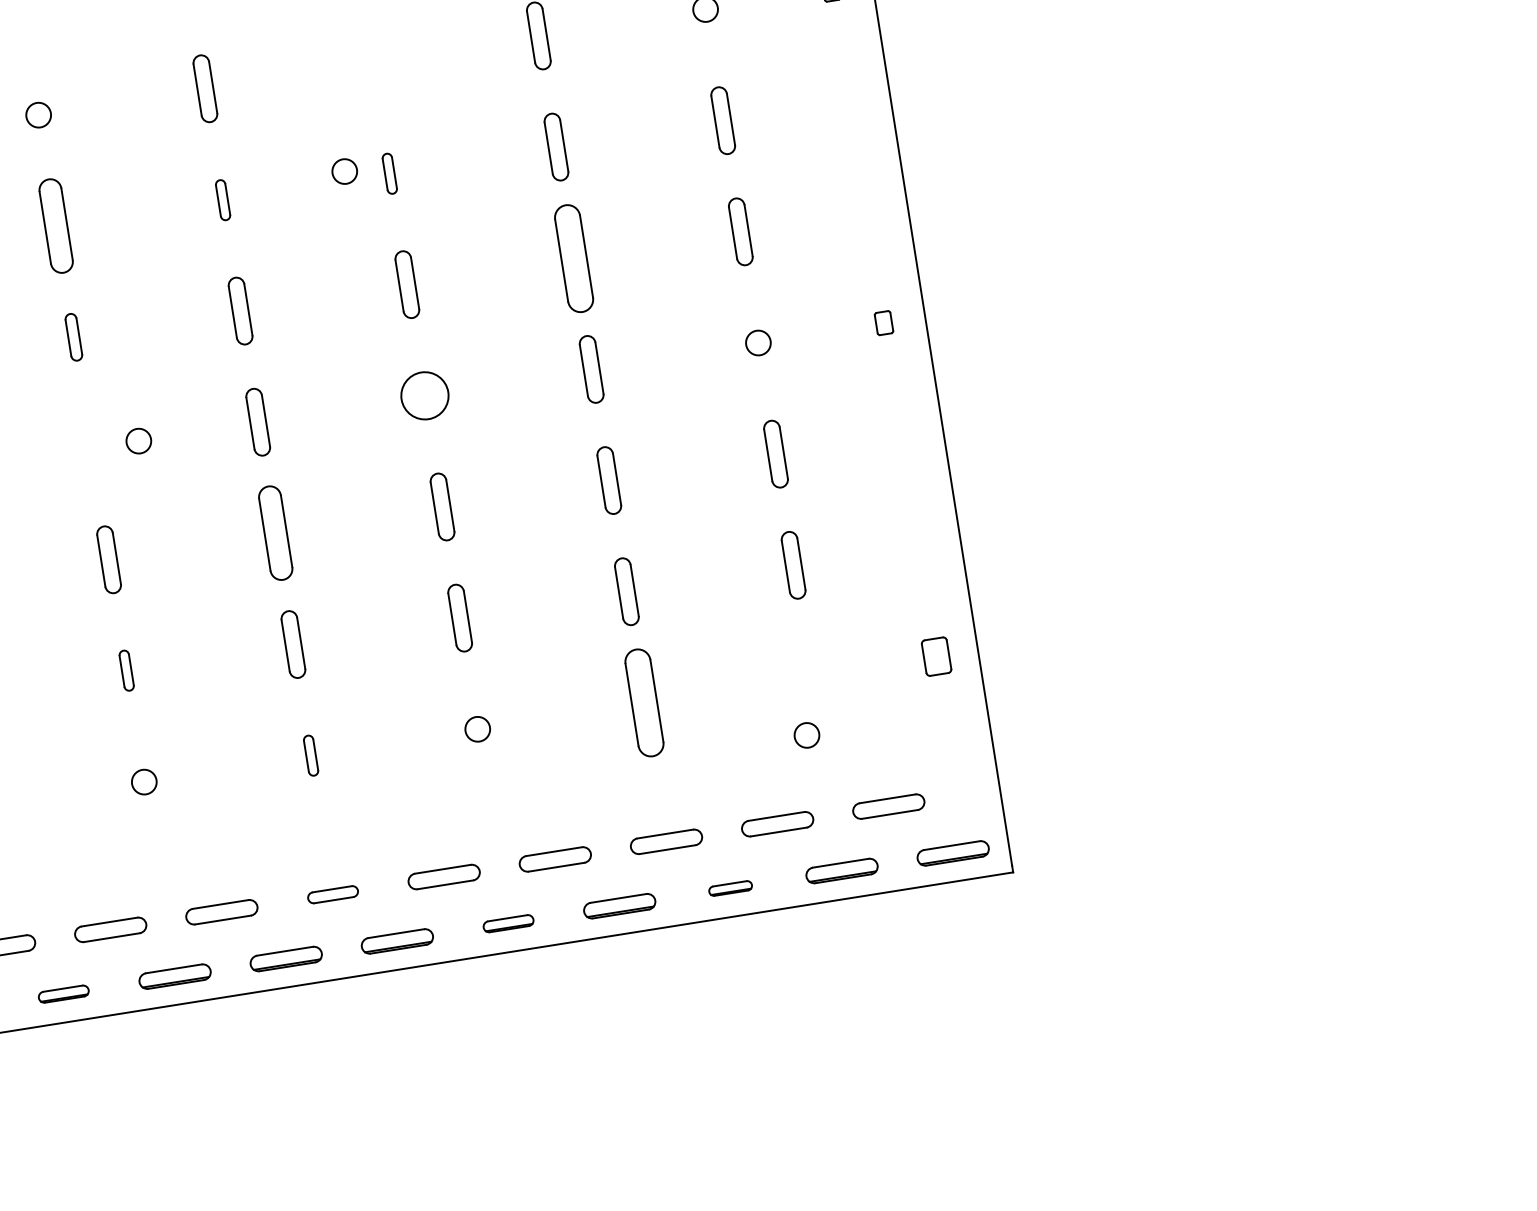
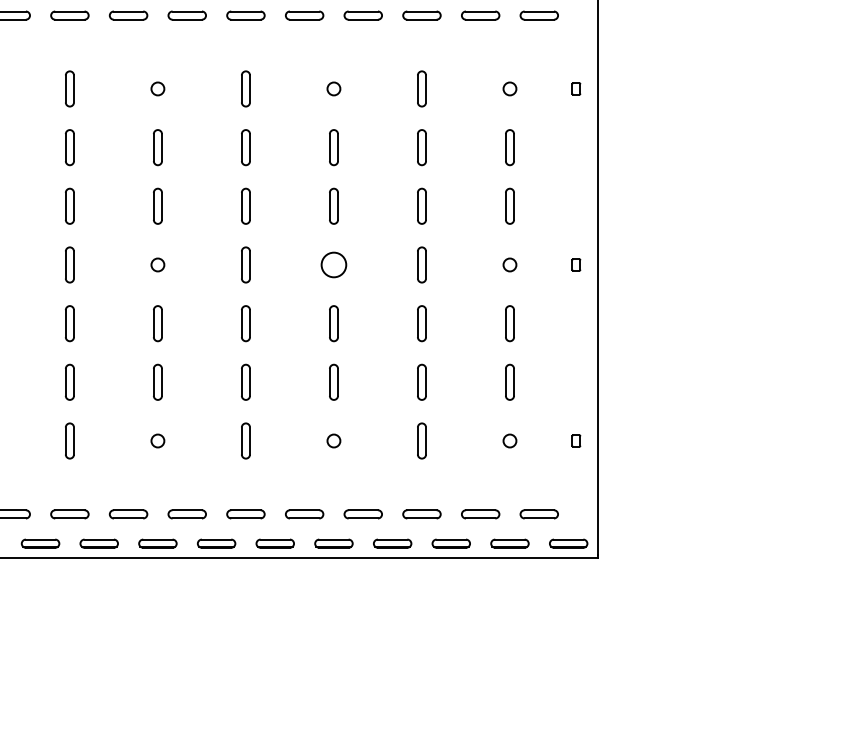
circle: (343, 170) -> (333, 88), moved
part: (388, 173) -> (333, 147), size x1.67
part: (222, 199) -> (245, 147), size x1.67
part: (55, 226) -> (157, 147), size x0.71
part: (572, 256) -> (421, 205), size x0.62
part: (72, 336) -> (157, 205), size x1.43
circle: (137, 440) -> (157, 264), moved
part: (274, 533) -> (245, 323), size x0.71
part: (937, 655) -> (576, 440), size x0.62
part: (125, 669) -> (157, 381), size x1.67
part: (643, 702) -> (421, 440), size x0.62
circle: (805, 734) -> (509, 440), moved
part: (310, 754) -> (245, 440), size x1.67
part: (729, 888) -> (450, 543), size x1.67
part: (332, 895) -> (245, 514), size x1.43
part: (507, 923) -> (333, 543), size x1.43
part: (62, 994) -> (98, 543), size x1.43

